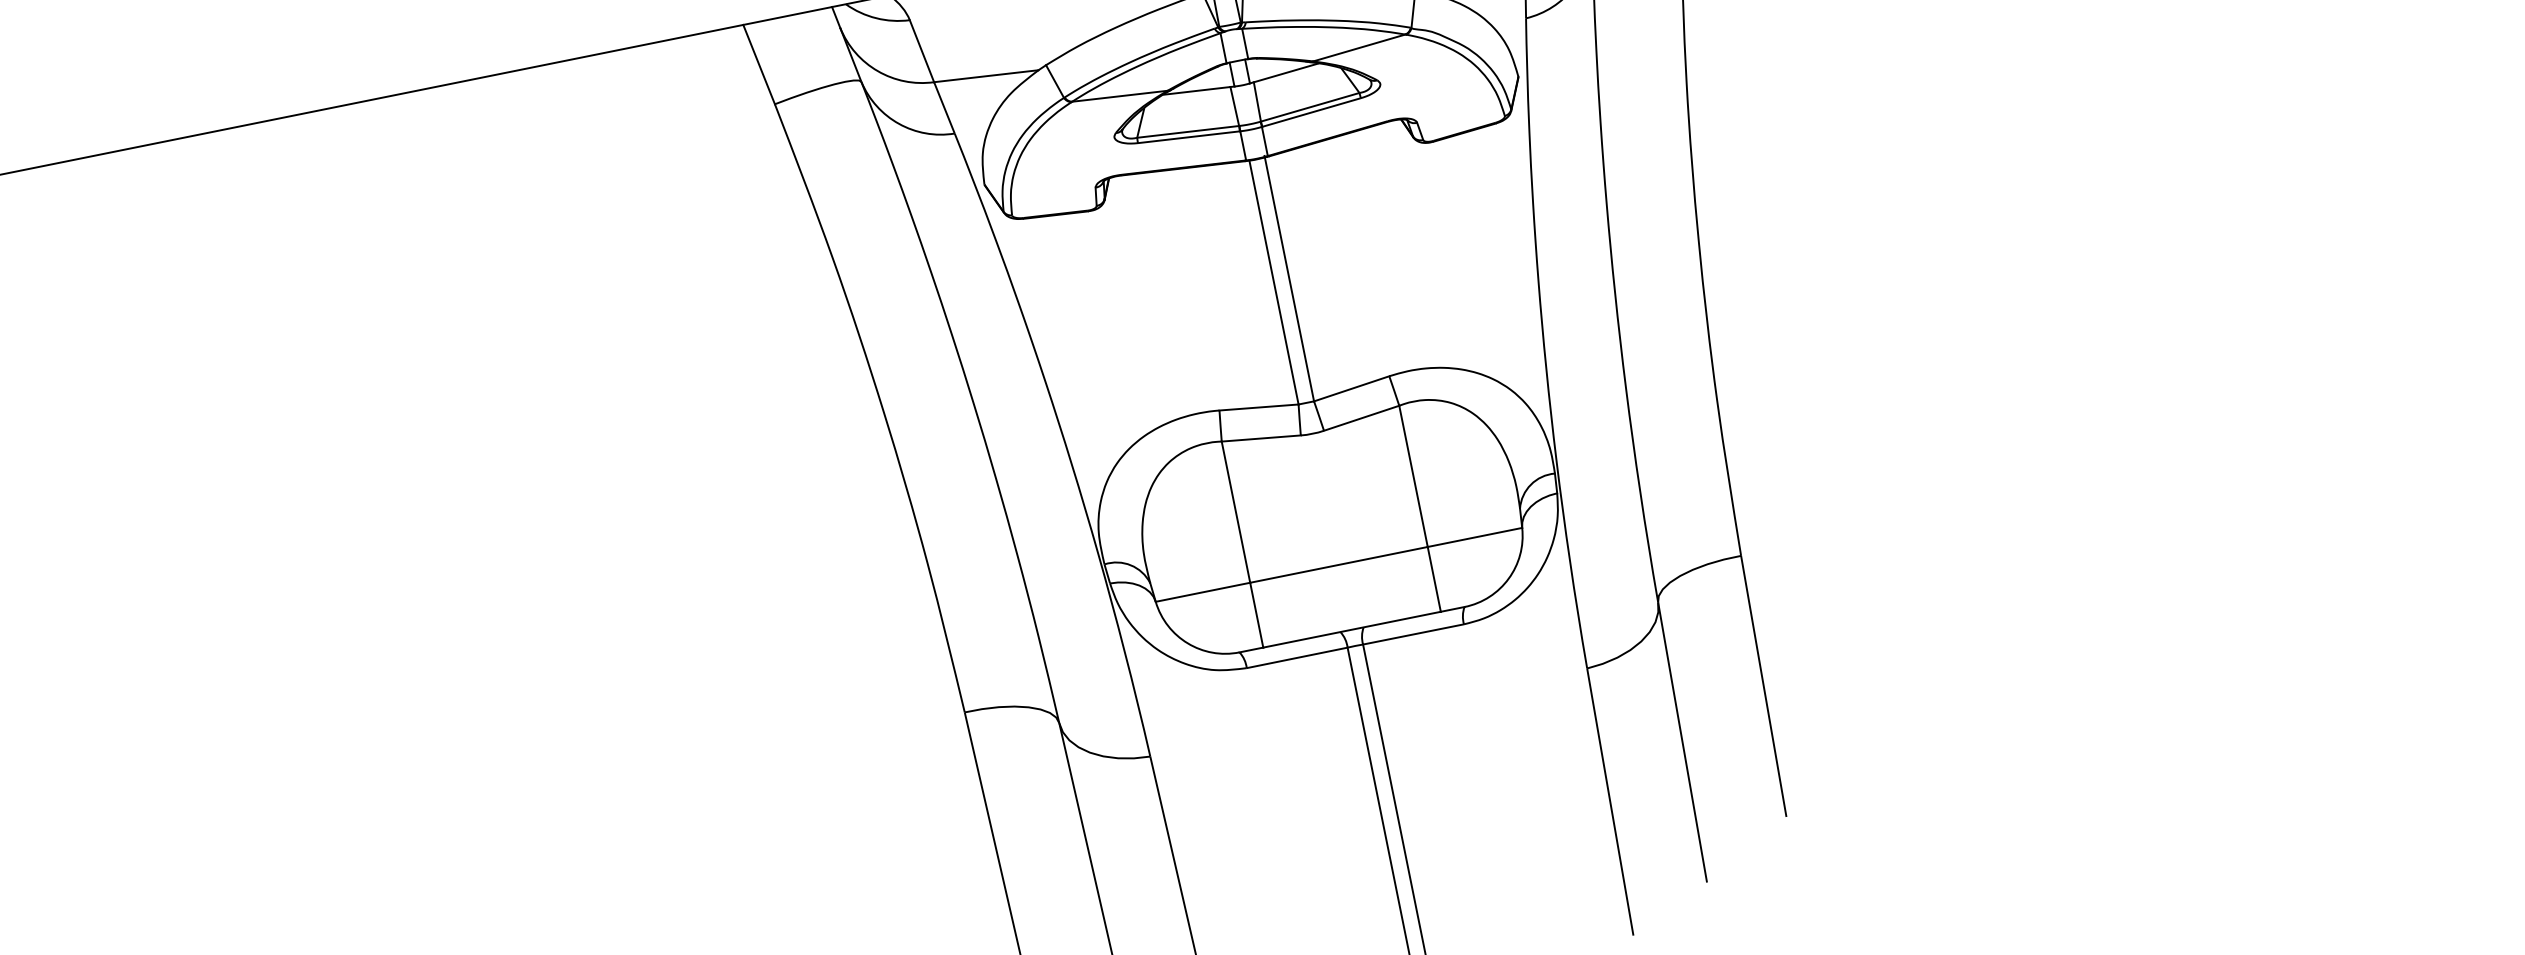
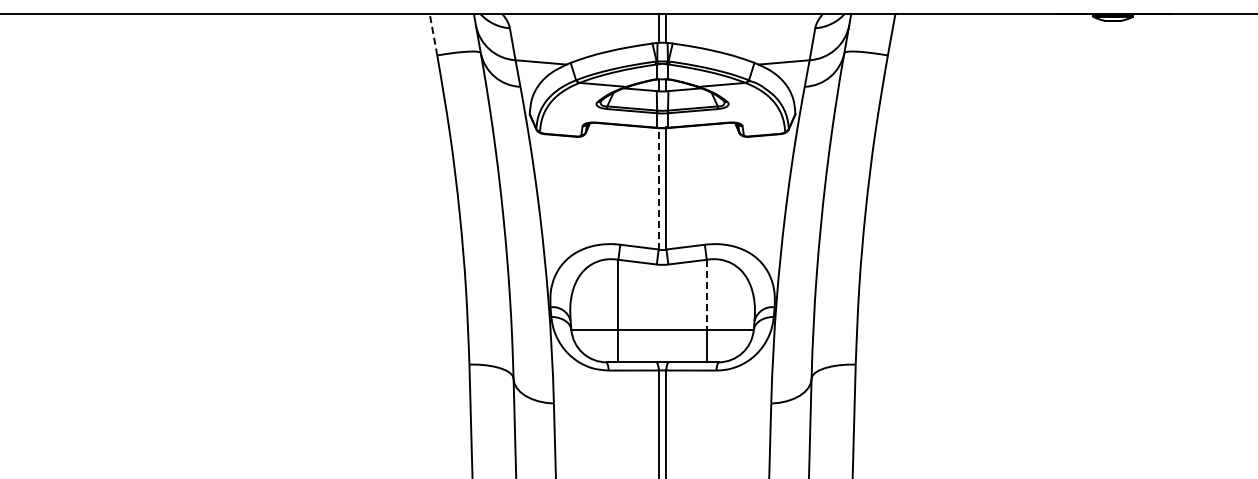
line: (758, 63) -> (433, 34), solid -> dashed
line: (1273, 281) -> (658, 188), solid -> dashed
line: (1413, 477) -> (706, 295), solid -> dashed

